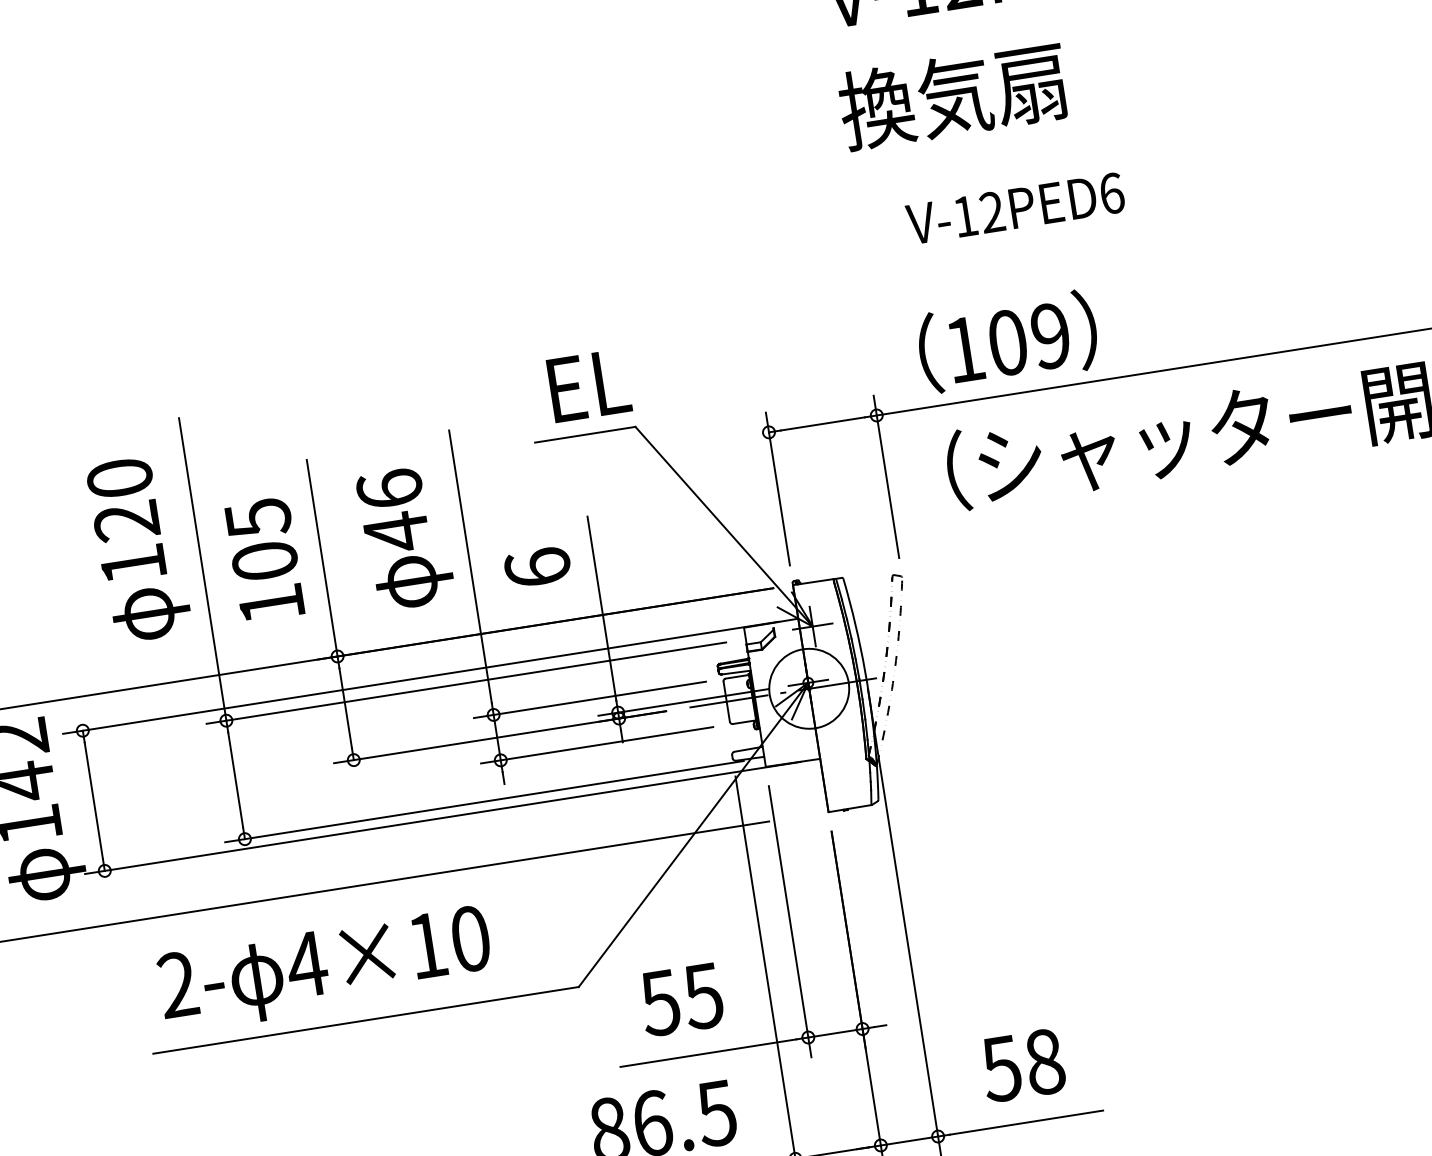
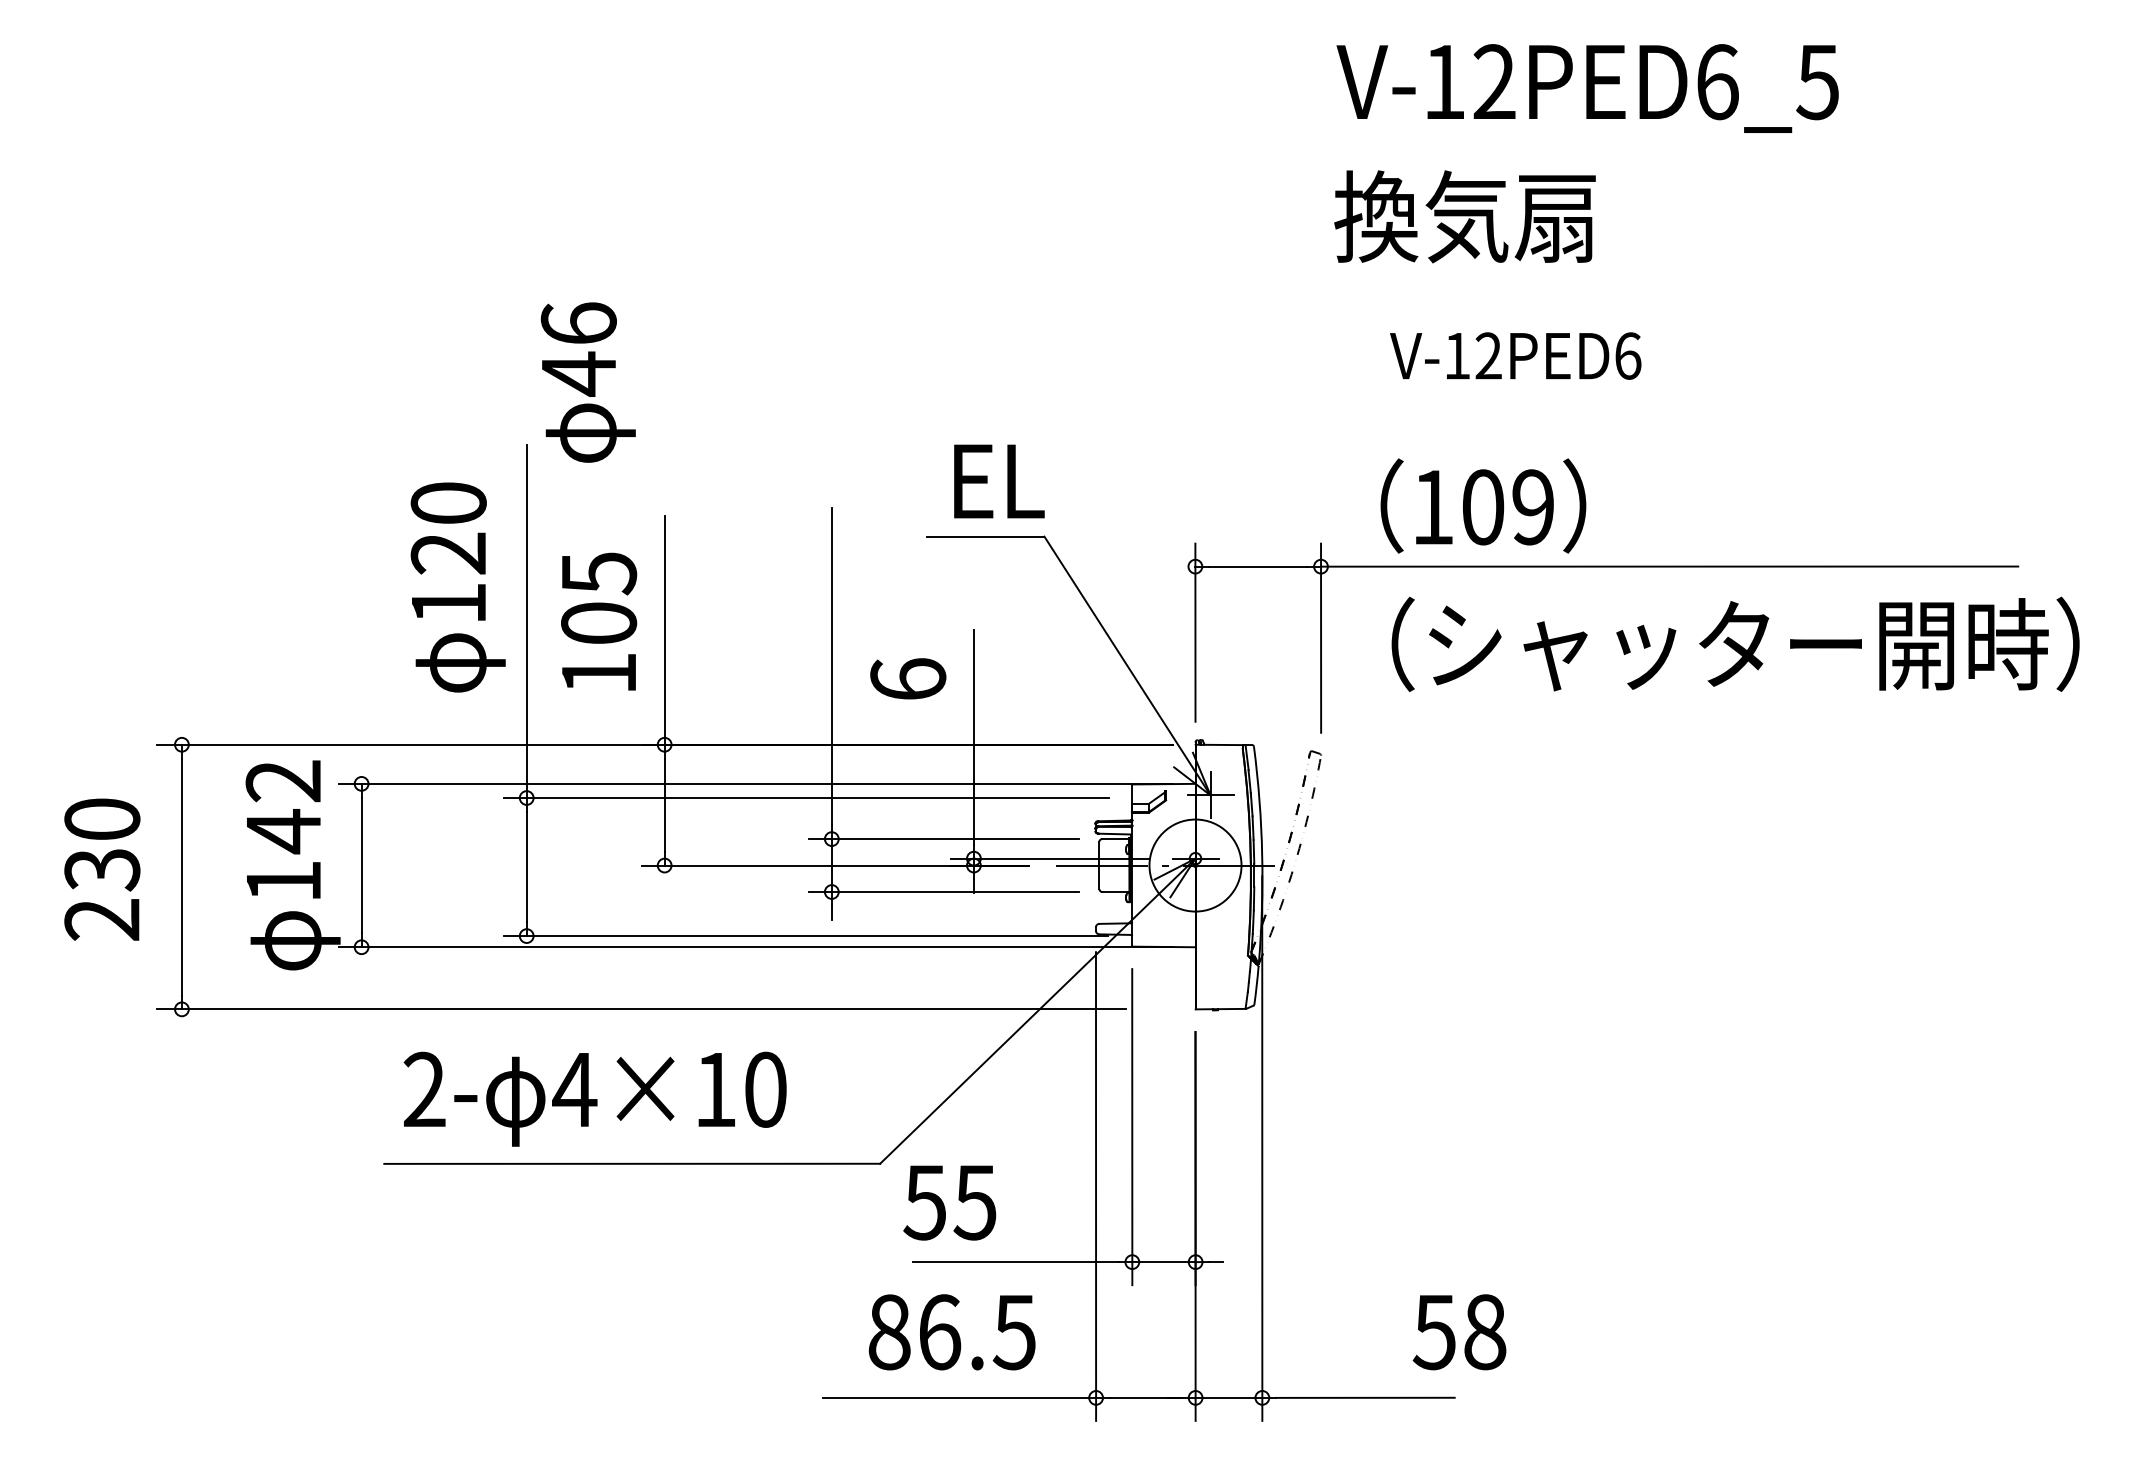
text: (405, 538) -> (587, 382), moved
text: (681, 999) -> (949, 1202), moved
text: (1022, 1065) -> (1459, 1332), moved

